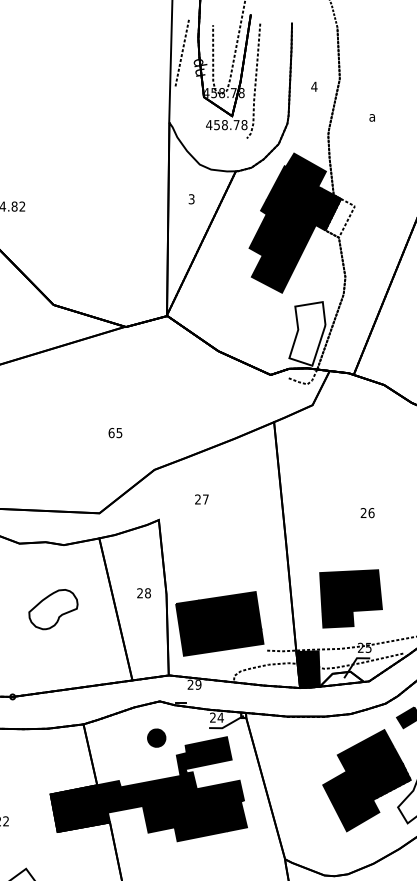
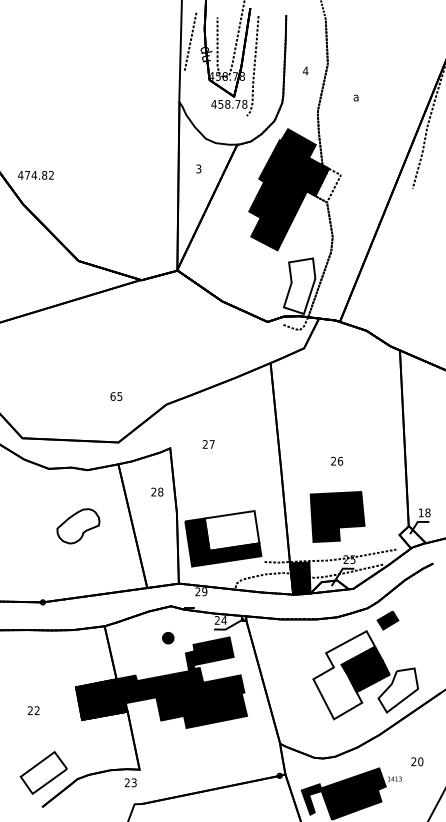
text: (115, 432) -> (116, 396), moved
text: (201, 499) -> (208, 444), moved
text: (368, 512) -> (337, 460), moved
text: (144, 592) -> (157, 491), moved
fill: (229, 614) -> (231, 530), removed
part: (155, 737) -> (167, 637), size x0.7
fill: (358, 780) -> (344, 675), removed

